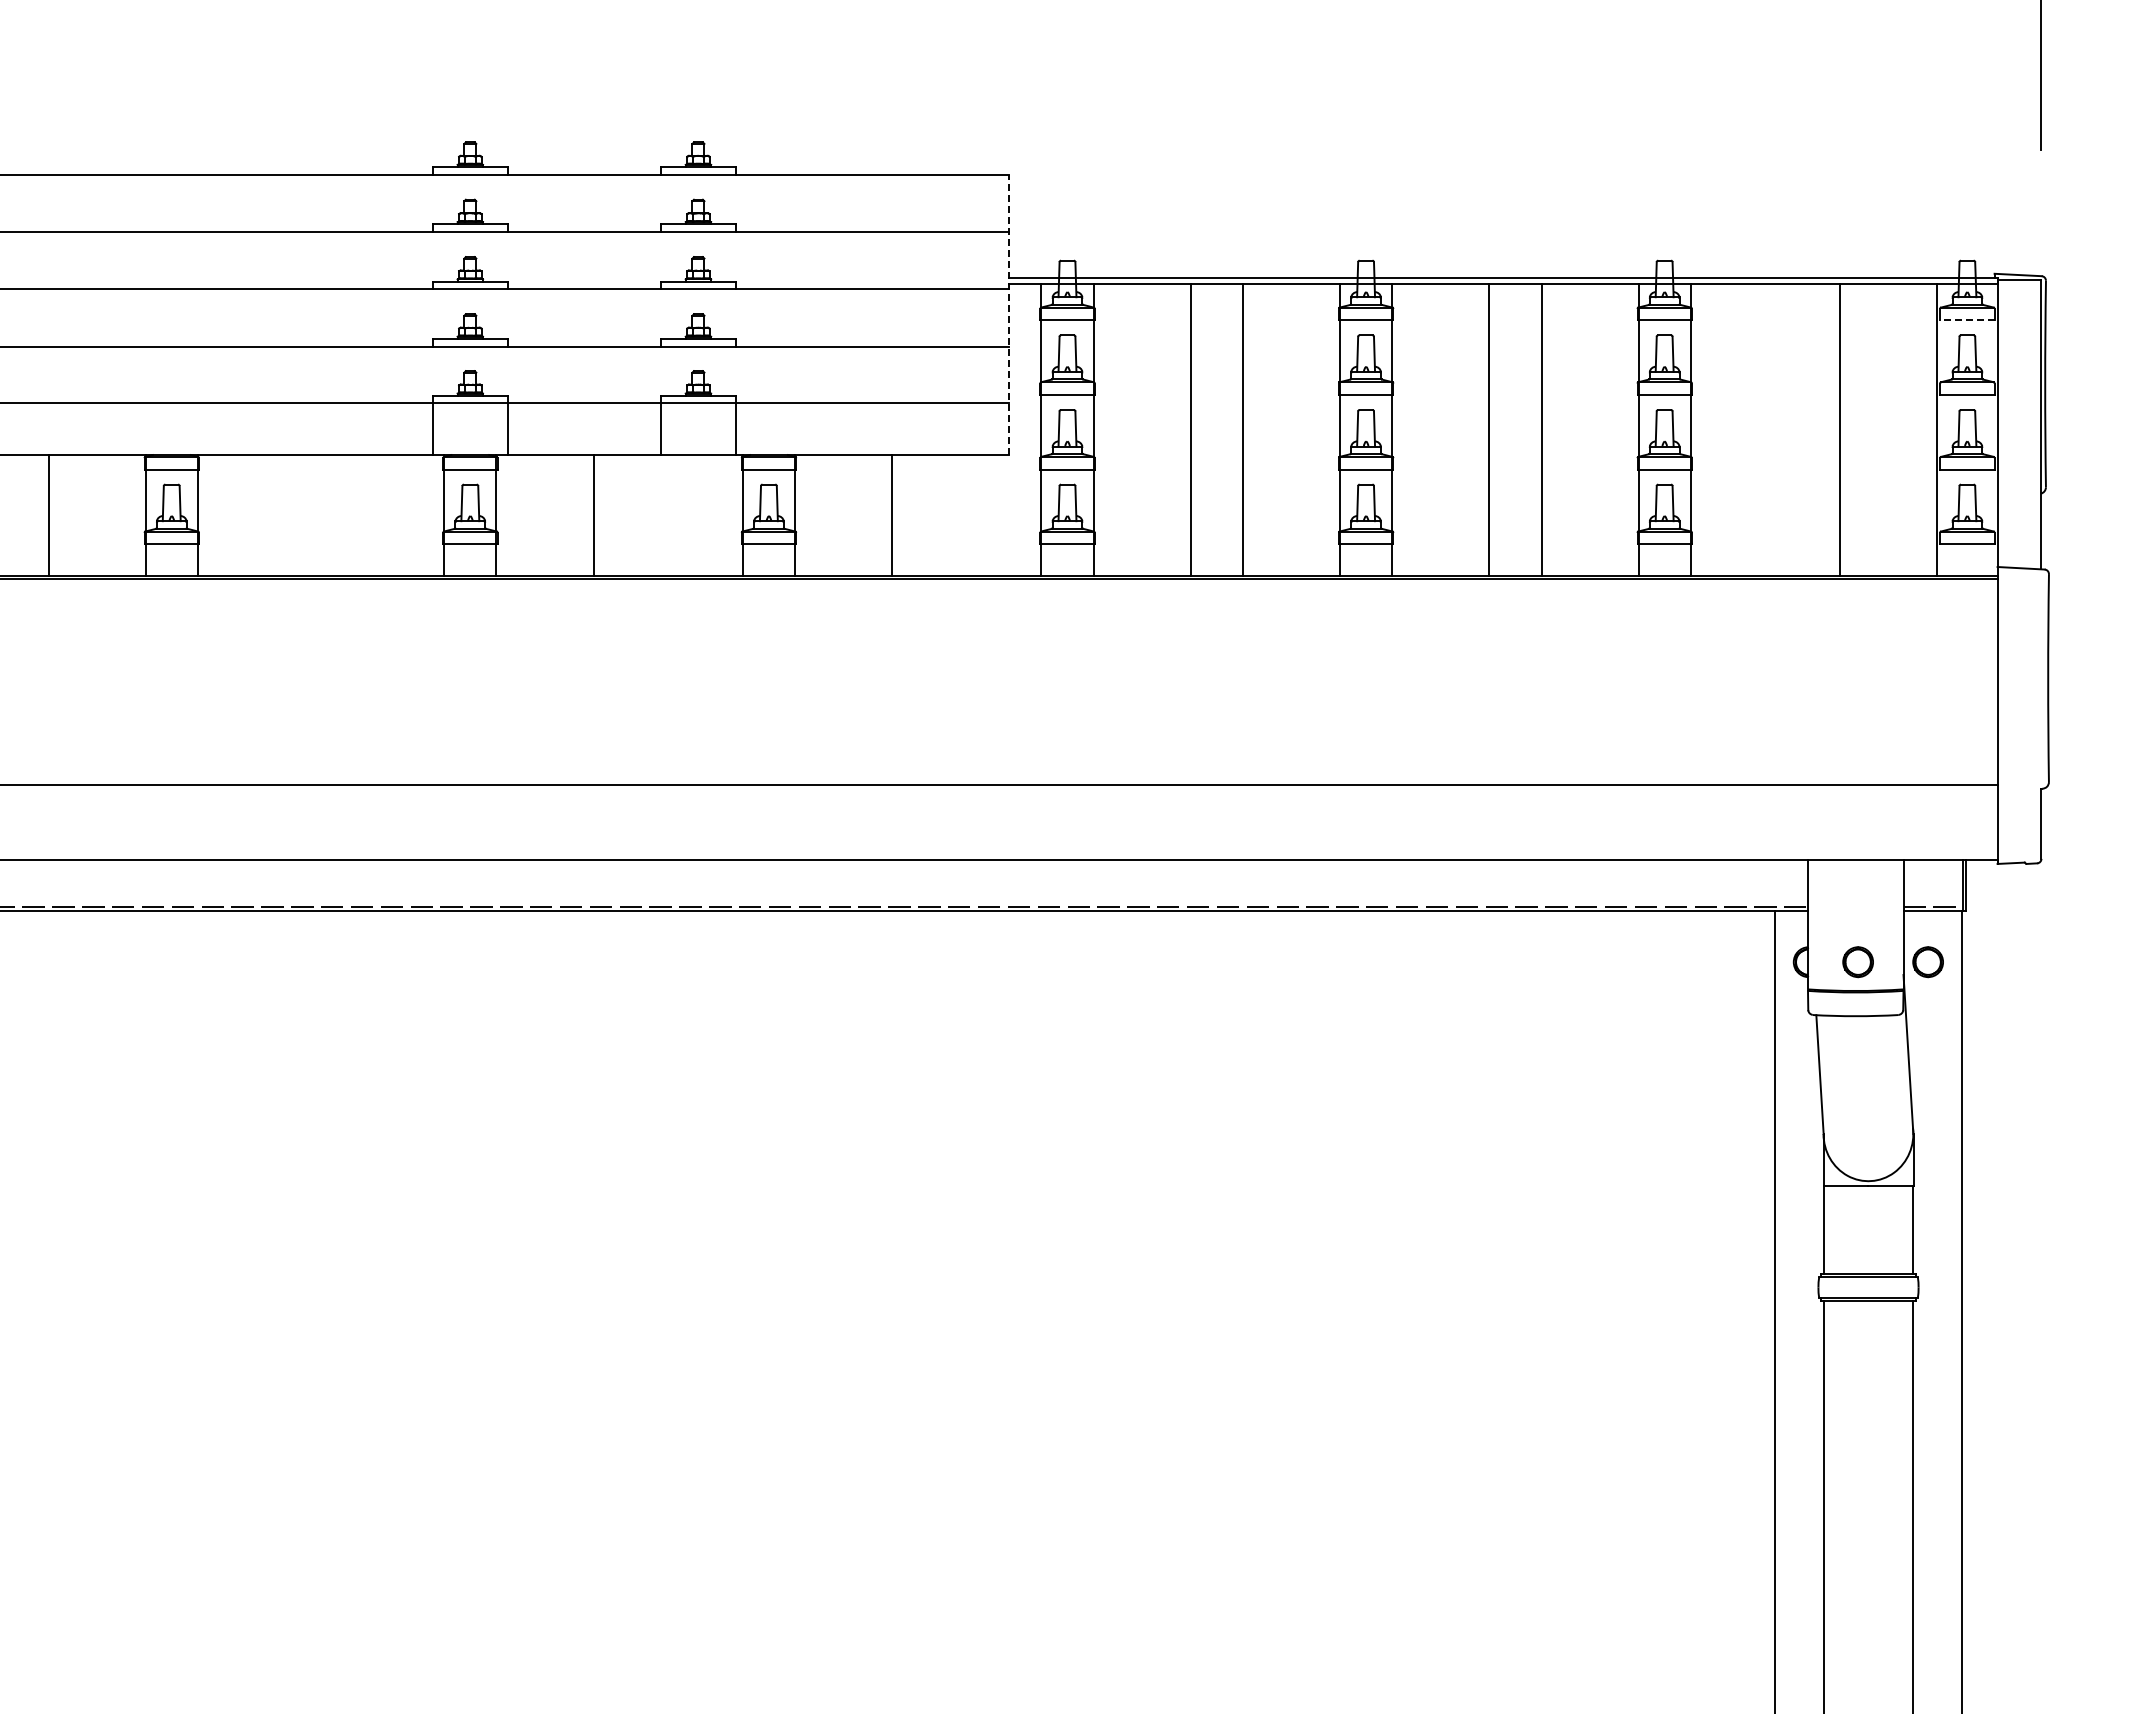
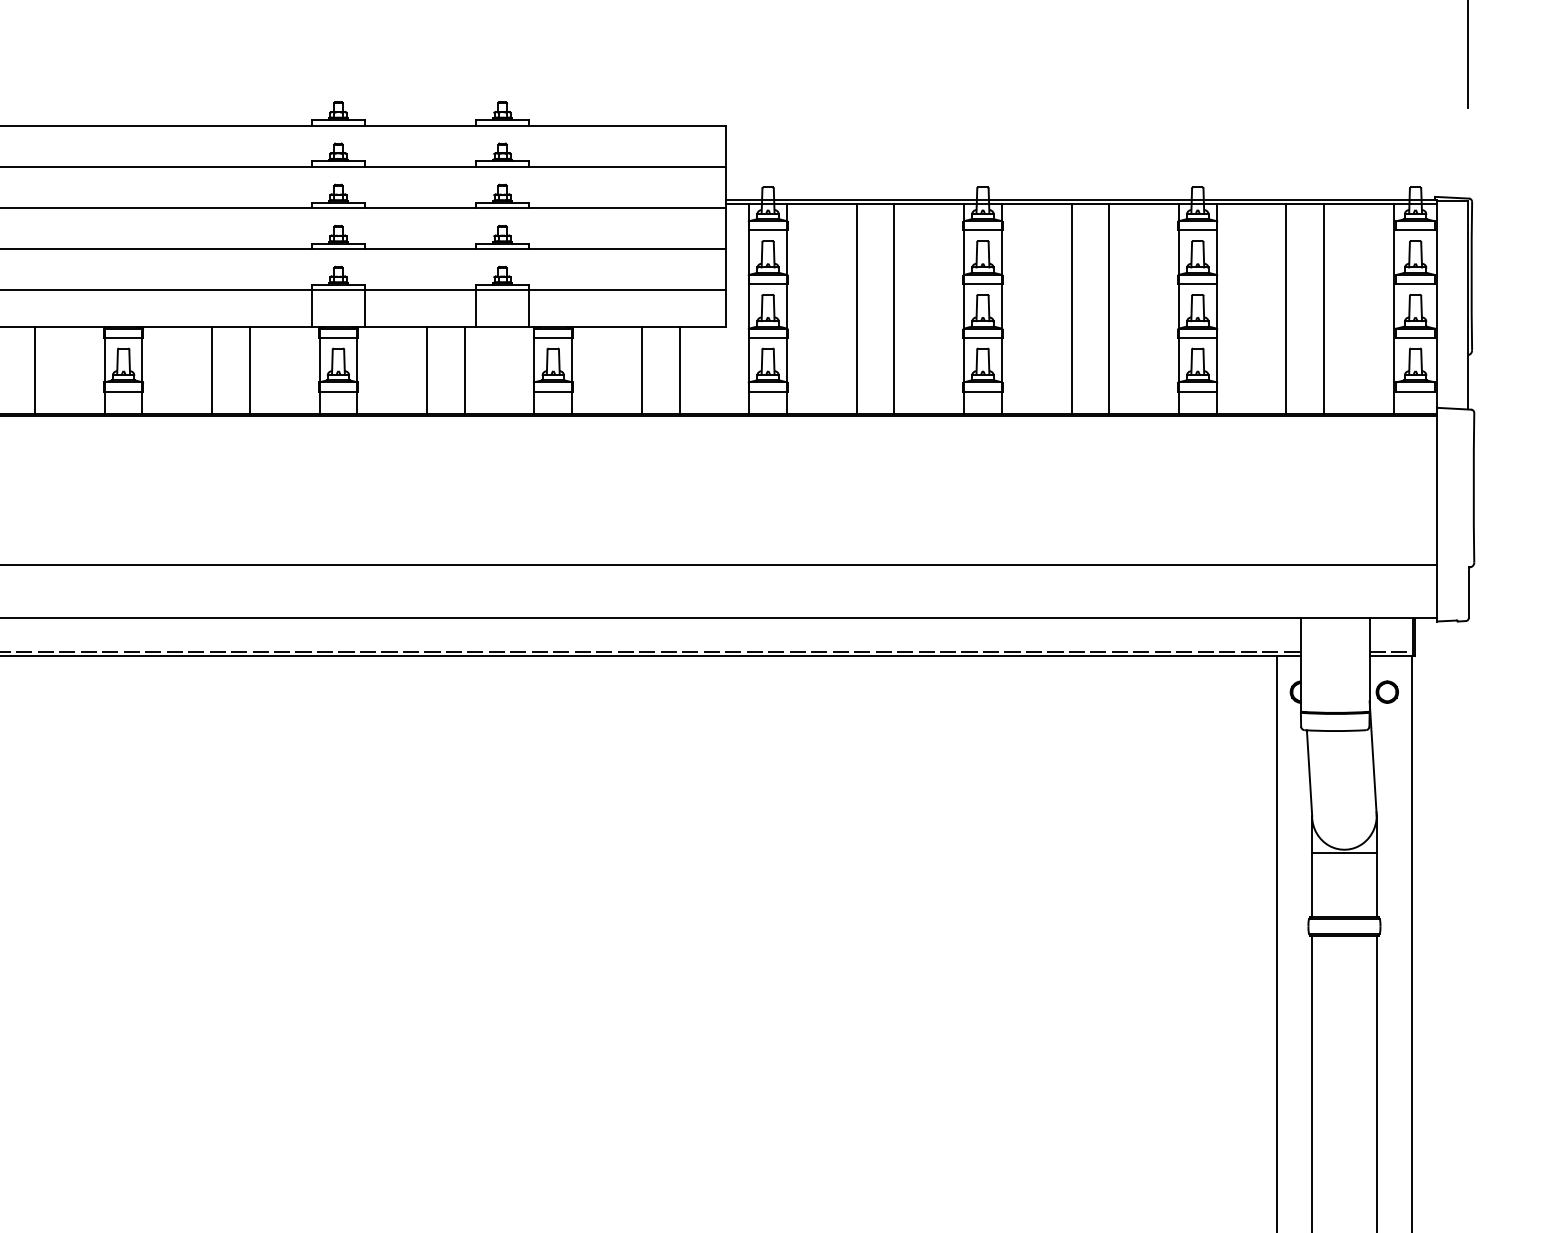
line: (1009, 314) -> (726, 226), dashed -> solid
line: (1966, 320) -> (1414, 230), dashed -> solid
line: (1787, 429) -> (1286, 308), added
line: (294, 515) -> (211, 370), added
line: (347, 515) -> (250, 370), added
line: (645, 515) -> (464, 370), added
line: (944, 515) -> (679, 370), added
part: (1857, 962) -> (1336, 692), removed

